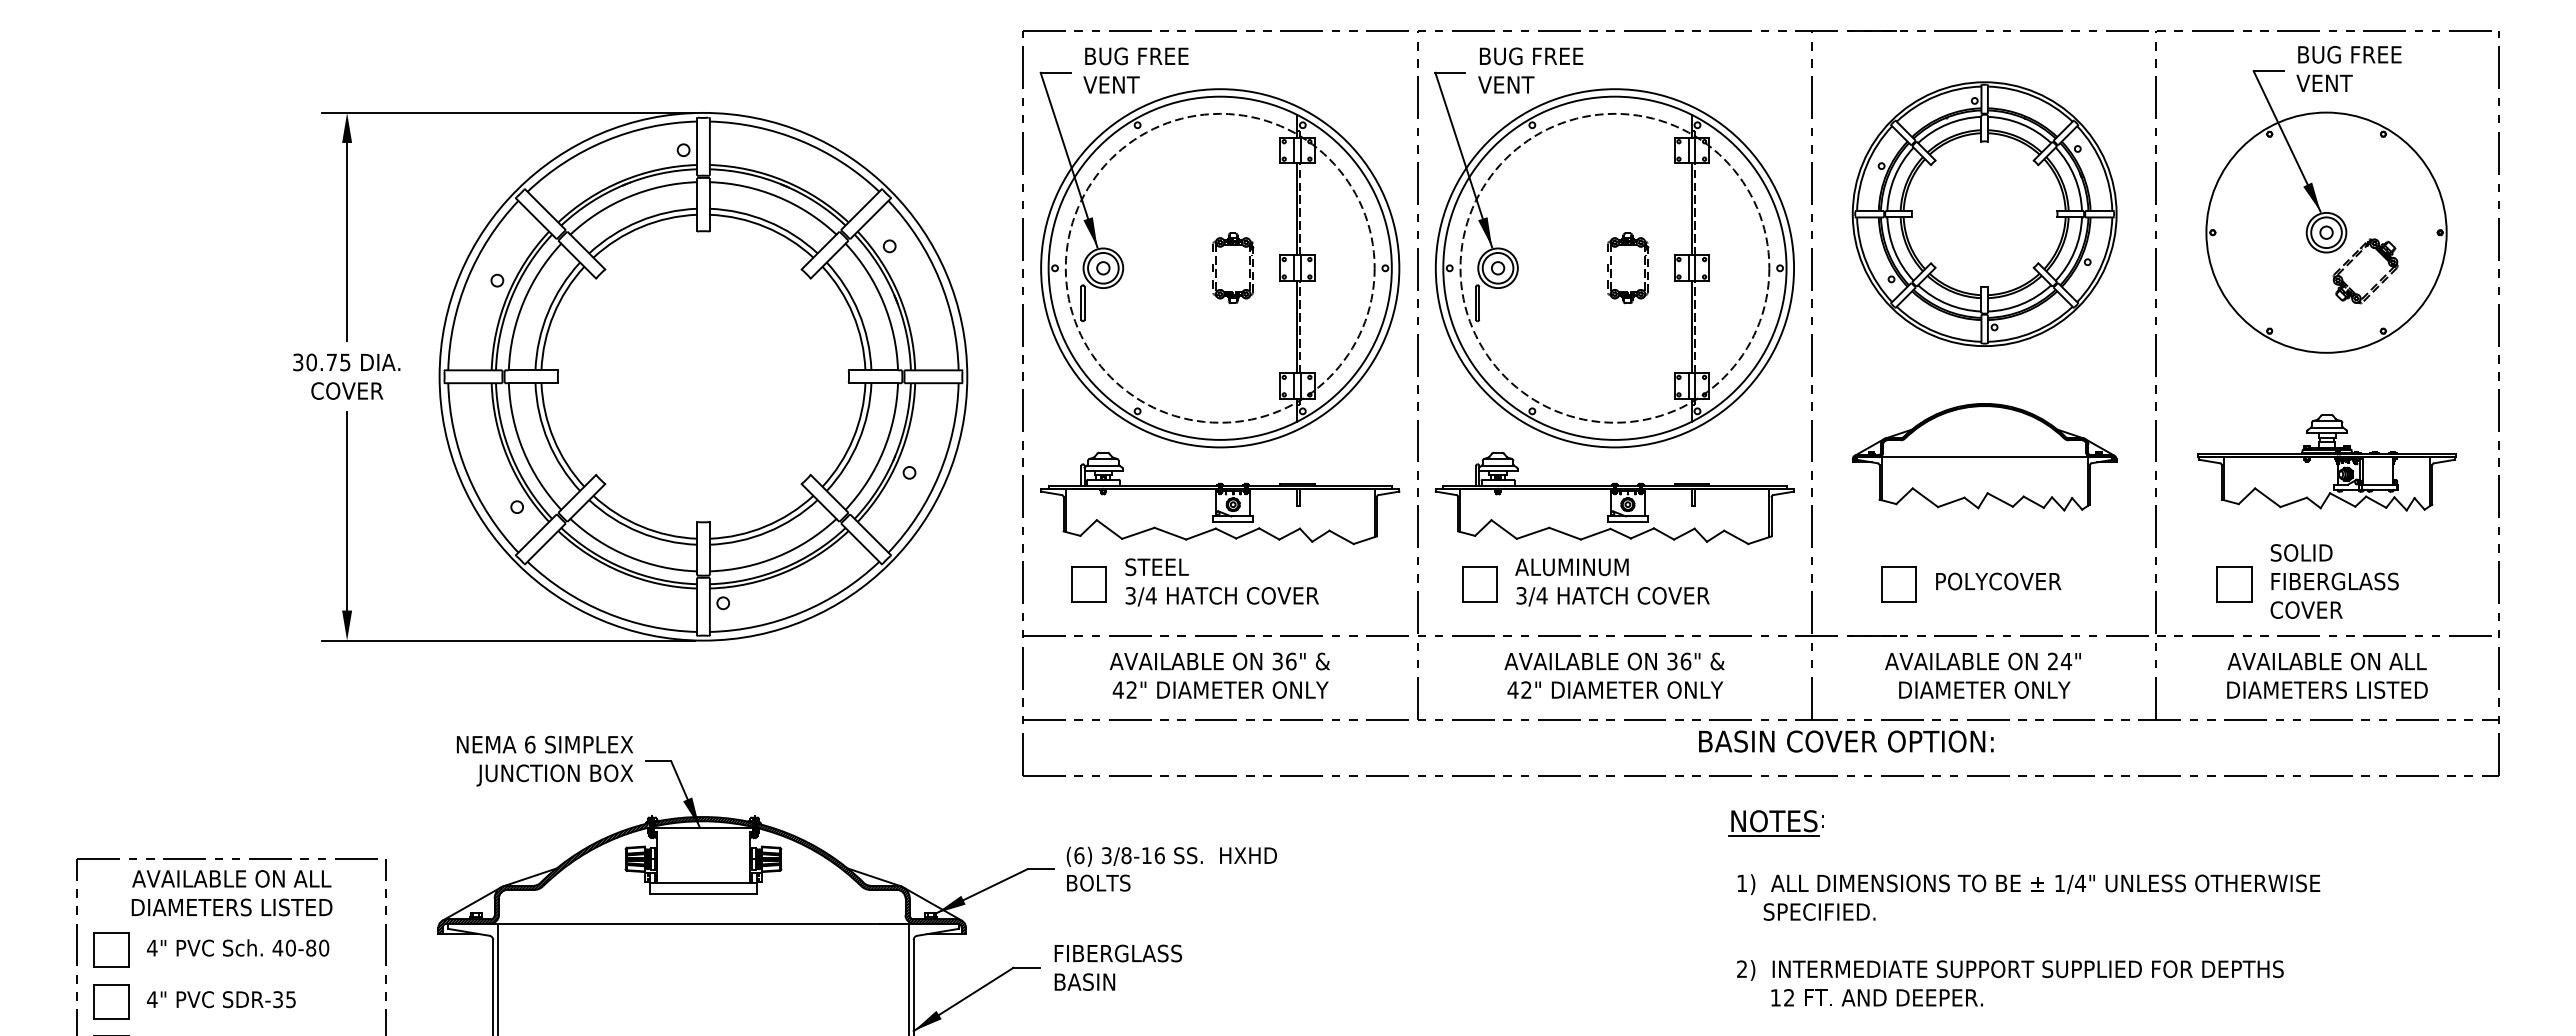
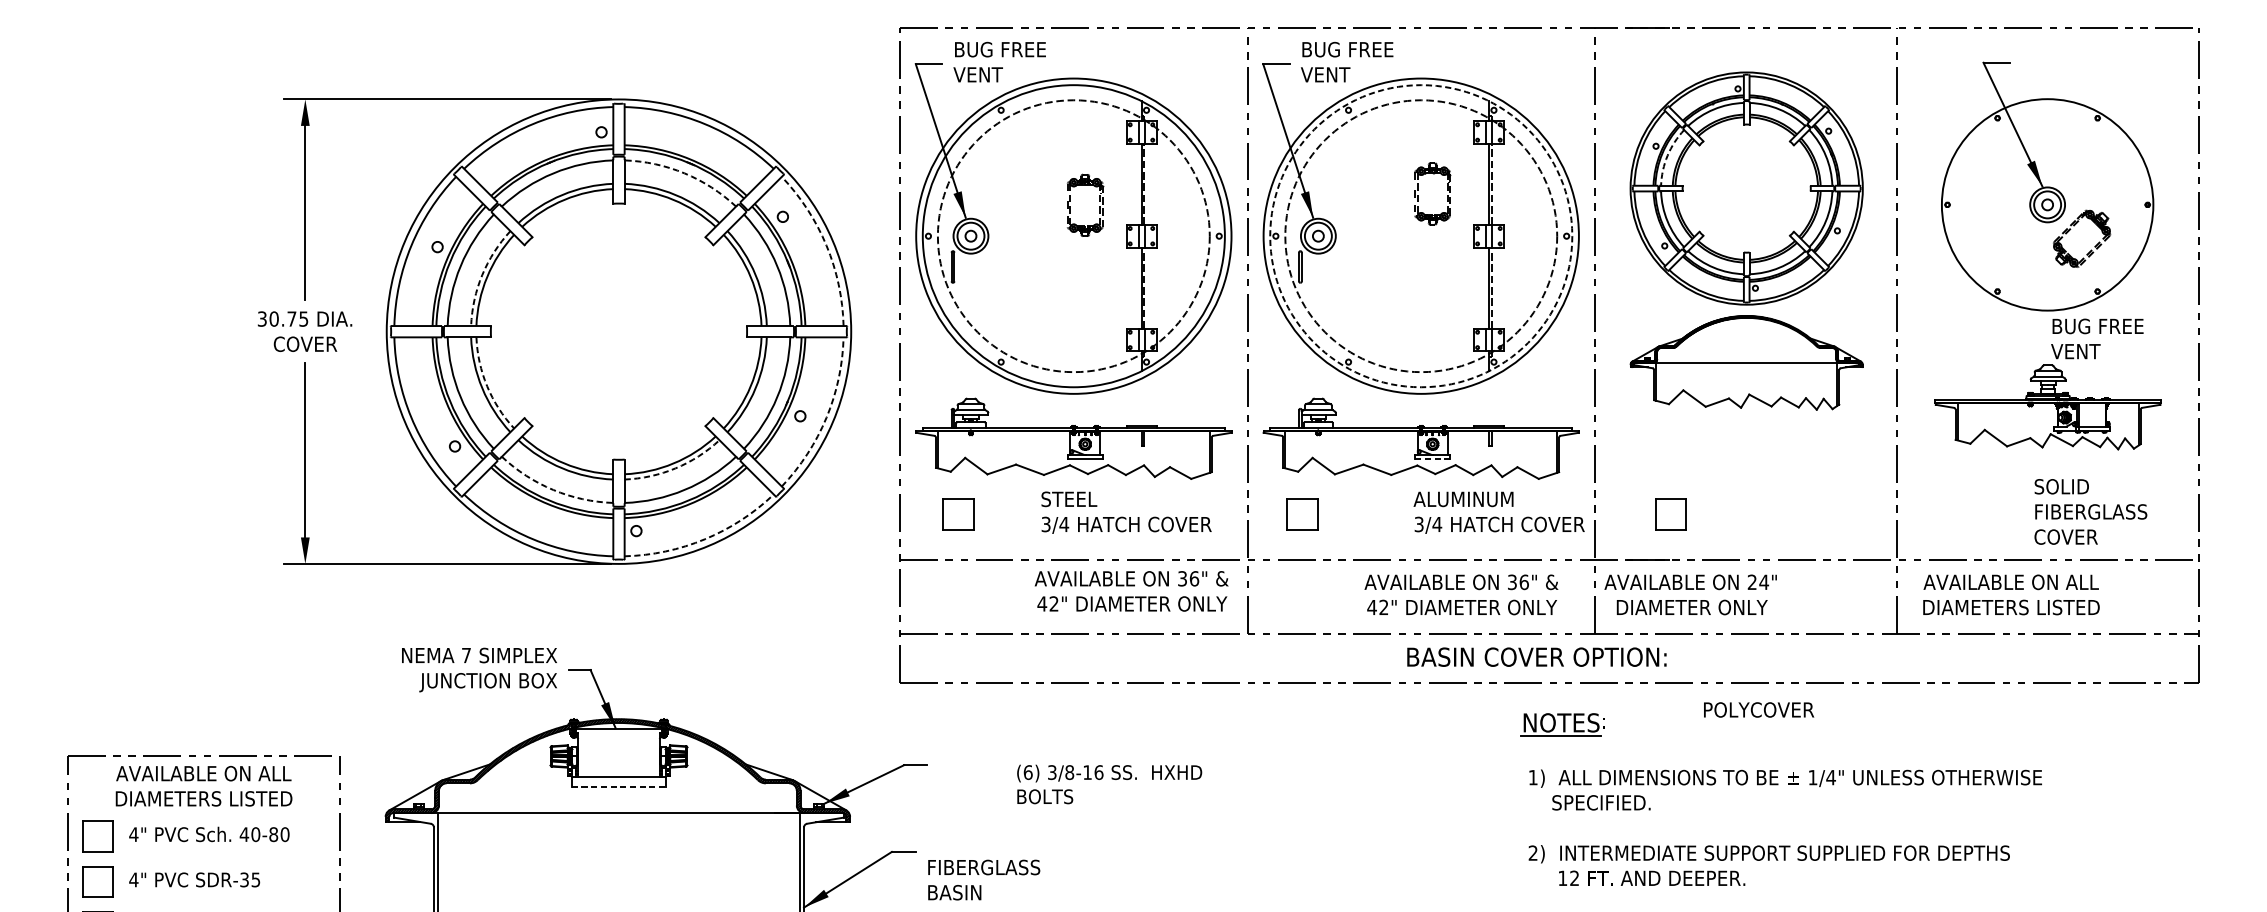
text: (2348, 68) -> (2096, 338), moved
arc: (1894, 176) -> (1667, 155), solid -> dashed
arc: (777, 196) -> (684, 173), solid -> dashed
circle: (1614, 267) -> (1420, 235), solid -> dashed
part: (1249, 269) -> (1099, 206), moved
part: (1644, 269) -> (1447, 195), moved
arc: (939, 279) -> (826, 246), solid -> dashed
arc: (548, 312) -> (482, 275), solid -> dashed
arc: (553, 438) -> (486, 386), solid -> dashed
part: (1984, 457) -> (1746, 363), moved
arc: (939, 474) -> (826, 417), solid -> dashed
line: (1627, 521) -> (1432, 459), solid -> dashed
arc: (767, 532) -> (675, 468), solid -> dashed
arc: (628, 556) -> (553, 489), solid -> dashed
text: (1998, 581) -> (1758, 709), moved
text: (2334, 581) -> (2090, 511), moved
text: (1221, 582) -> (1126, 512), moved
text: (1612, 582) -> (1499, 512), moved
part: (2234, 584) -> (1966, 514), removed
arc: (801, 612) -> (705, 539), solid -> dashed
text: (1219, 675) -> (1131, 591), moved
text: (1614, 675) -> (1461, 594), moved
text: (1982, 675) -> (1690, 594), moved
text: (2327, 675) -> (2011, 594), moved
text: (1846, 741) -> (1537, 657), moved
text: (530, 744) -> (466, 655), 6 -> 7
text: (1171, 868) -> (1109, 783), moved
line: (703, 893) -> (619, 786), solid -> dashed
text: (1117, 967) -> (983, 879), moved

